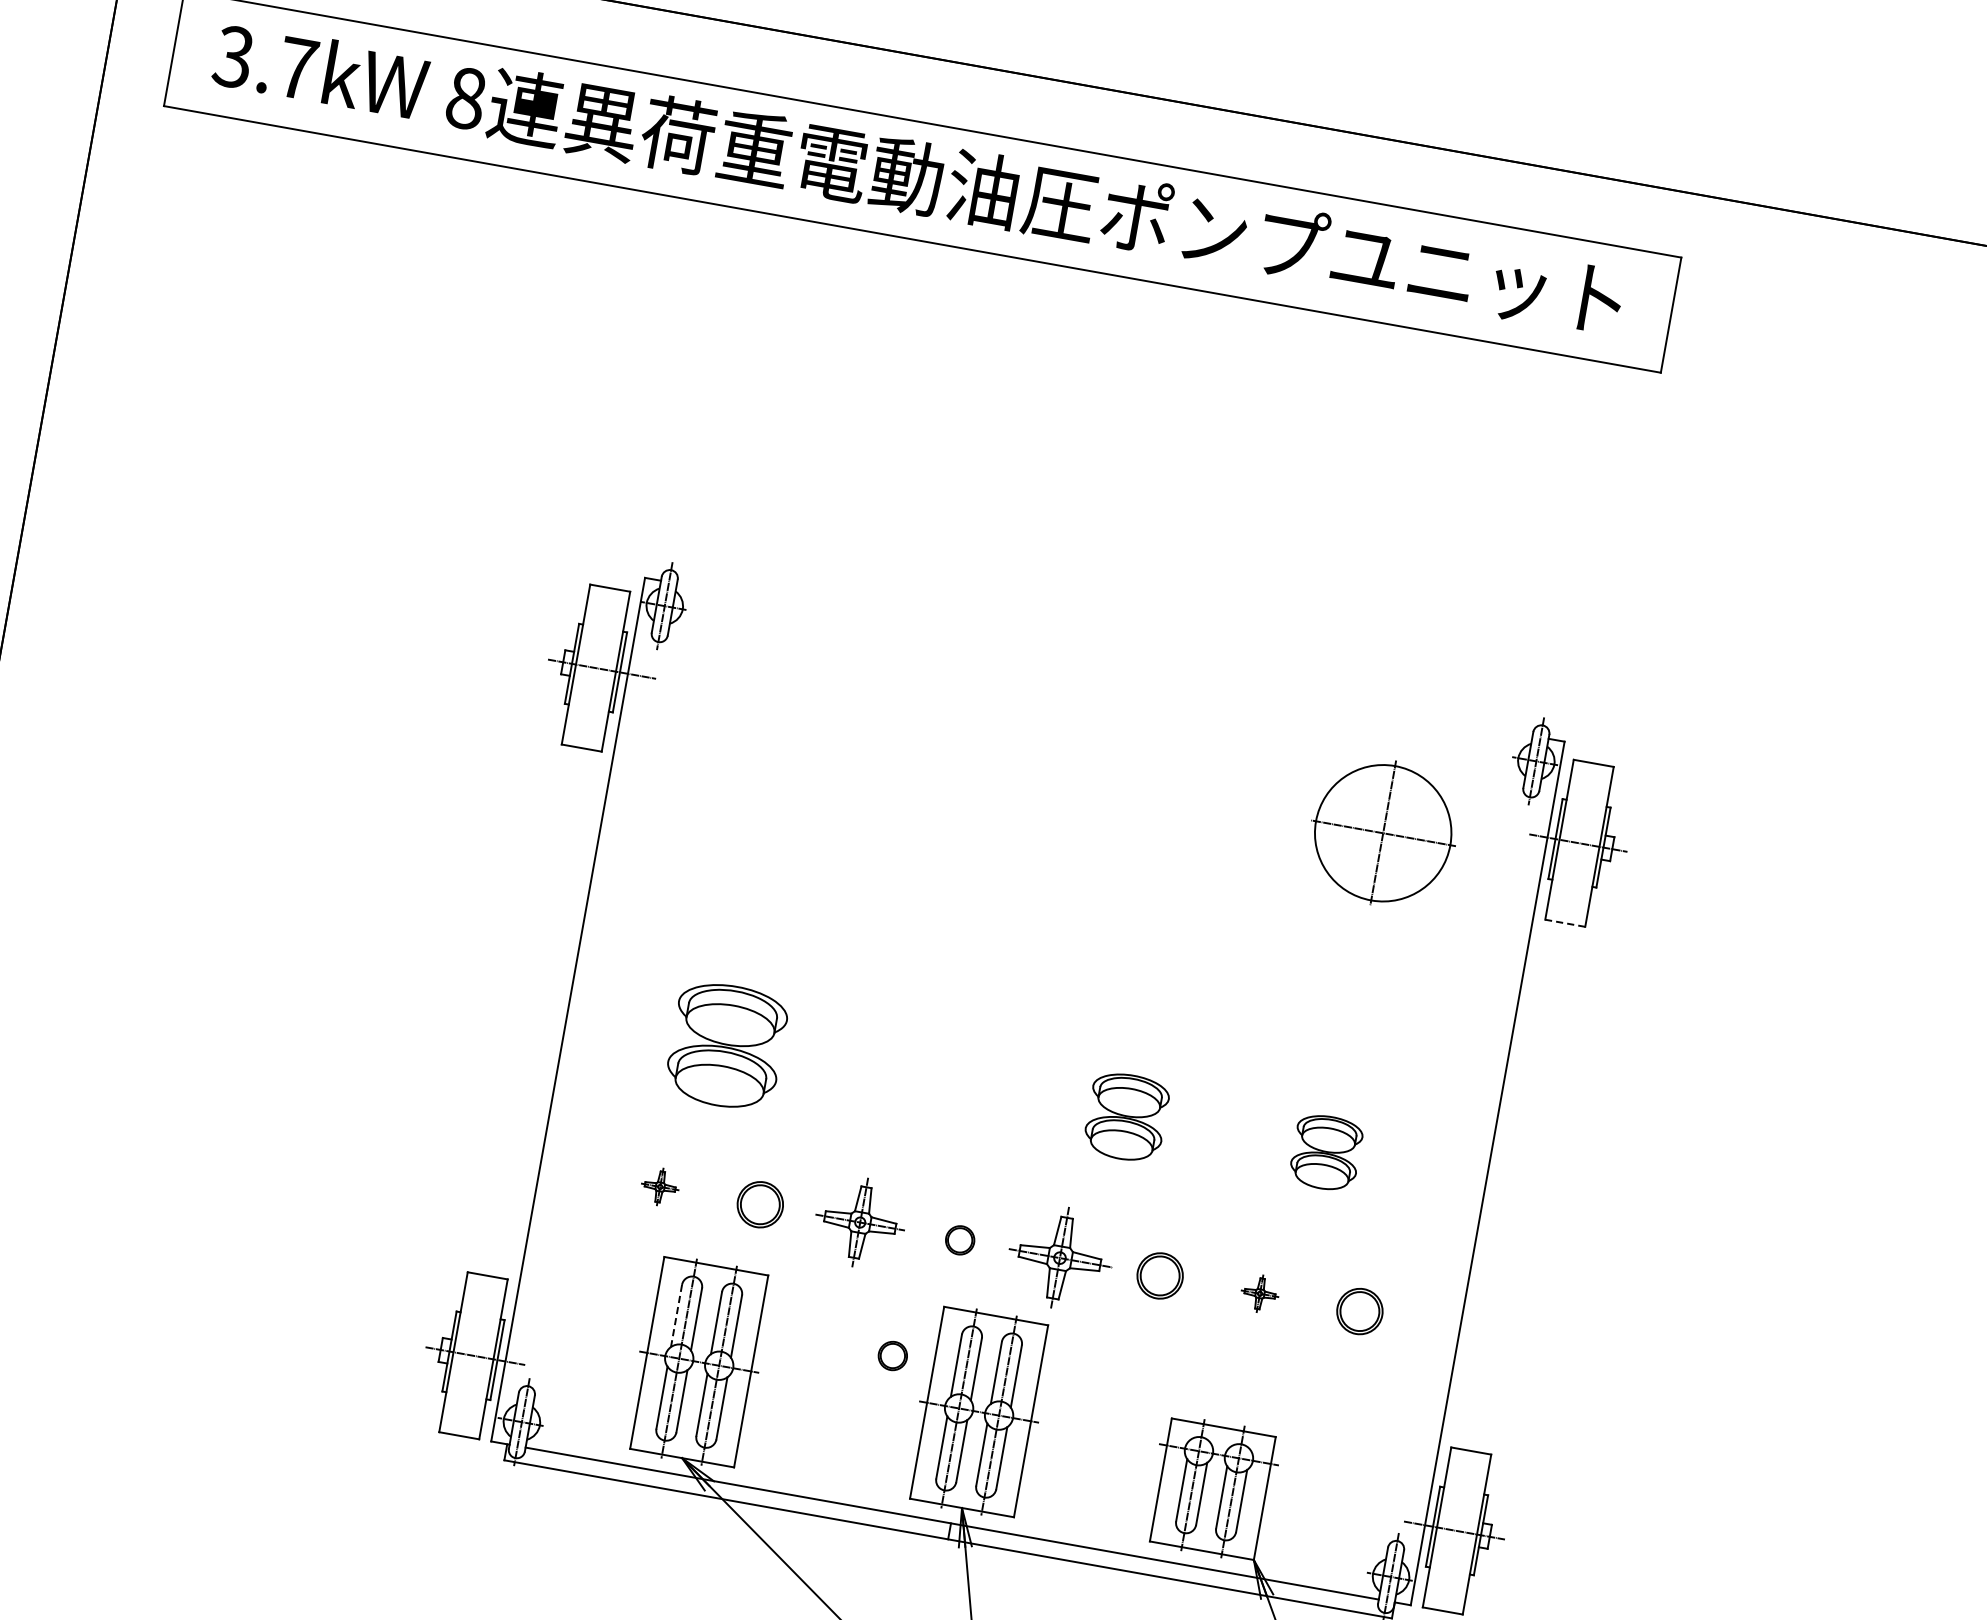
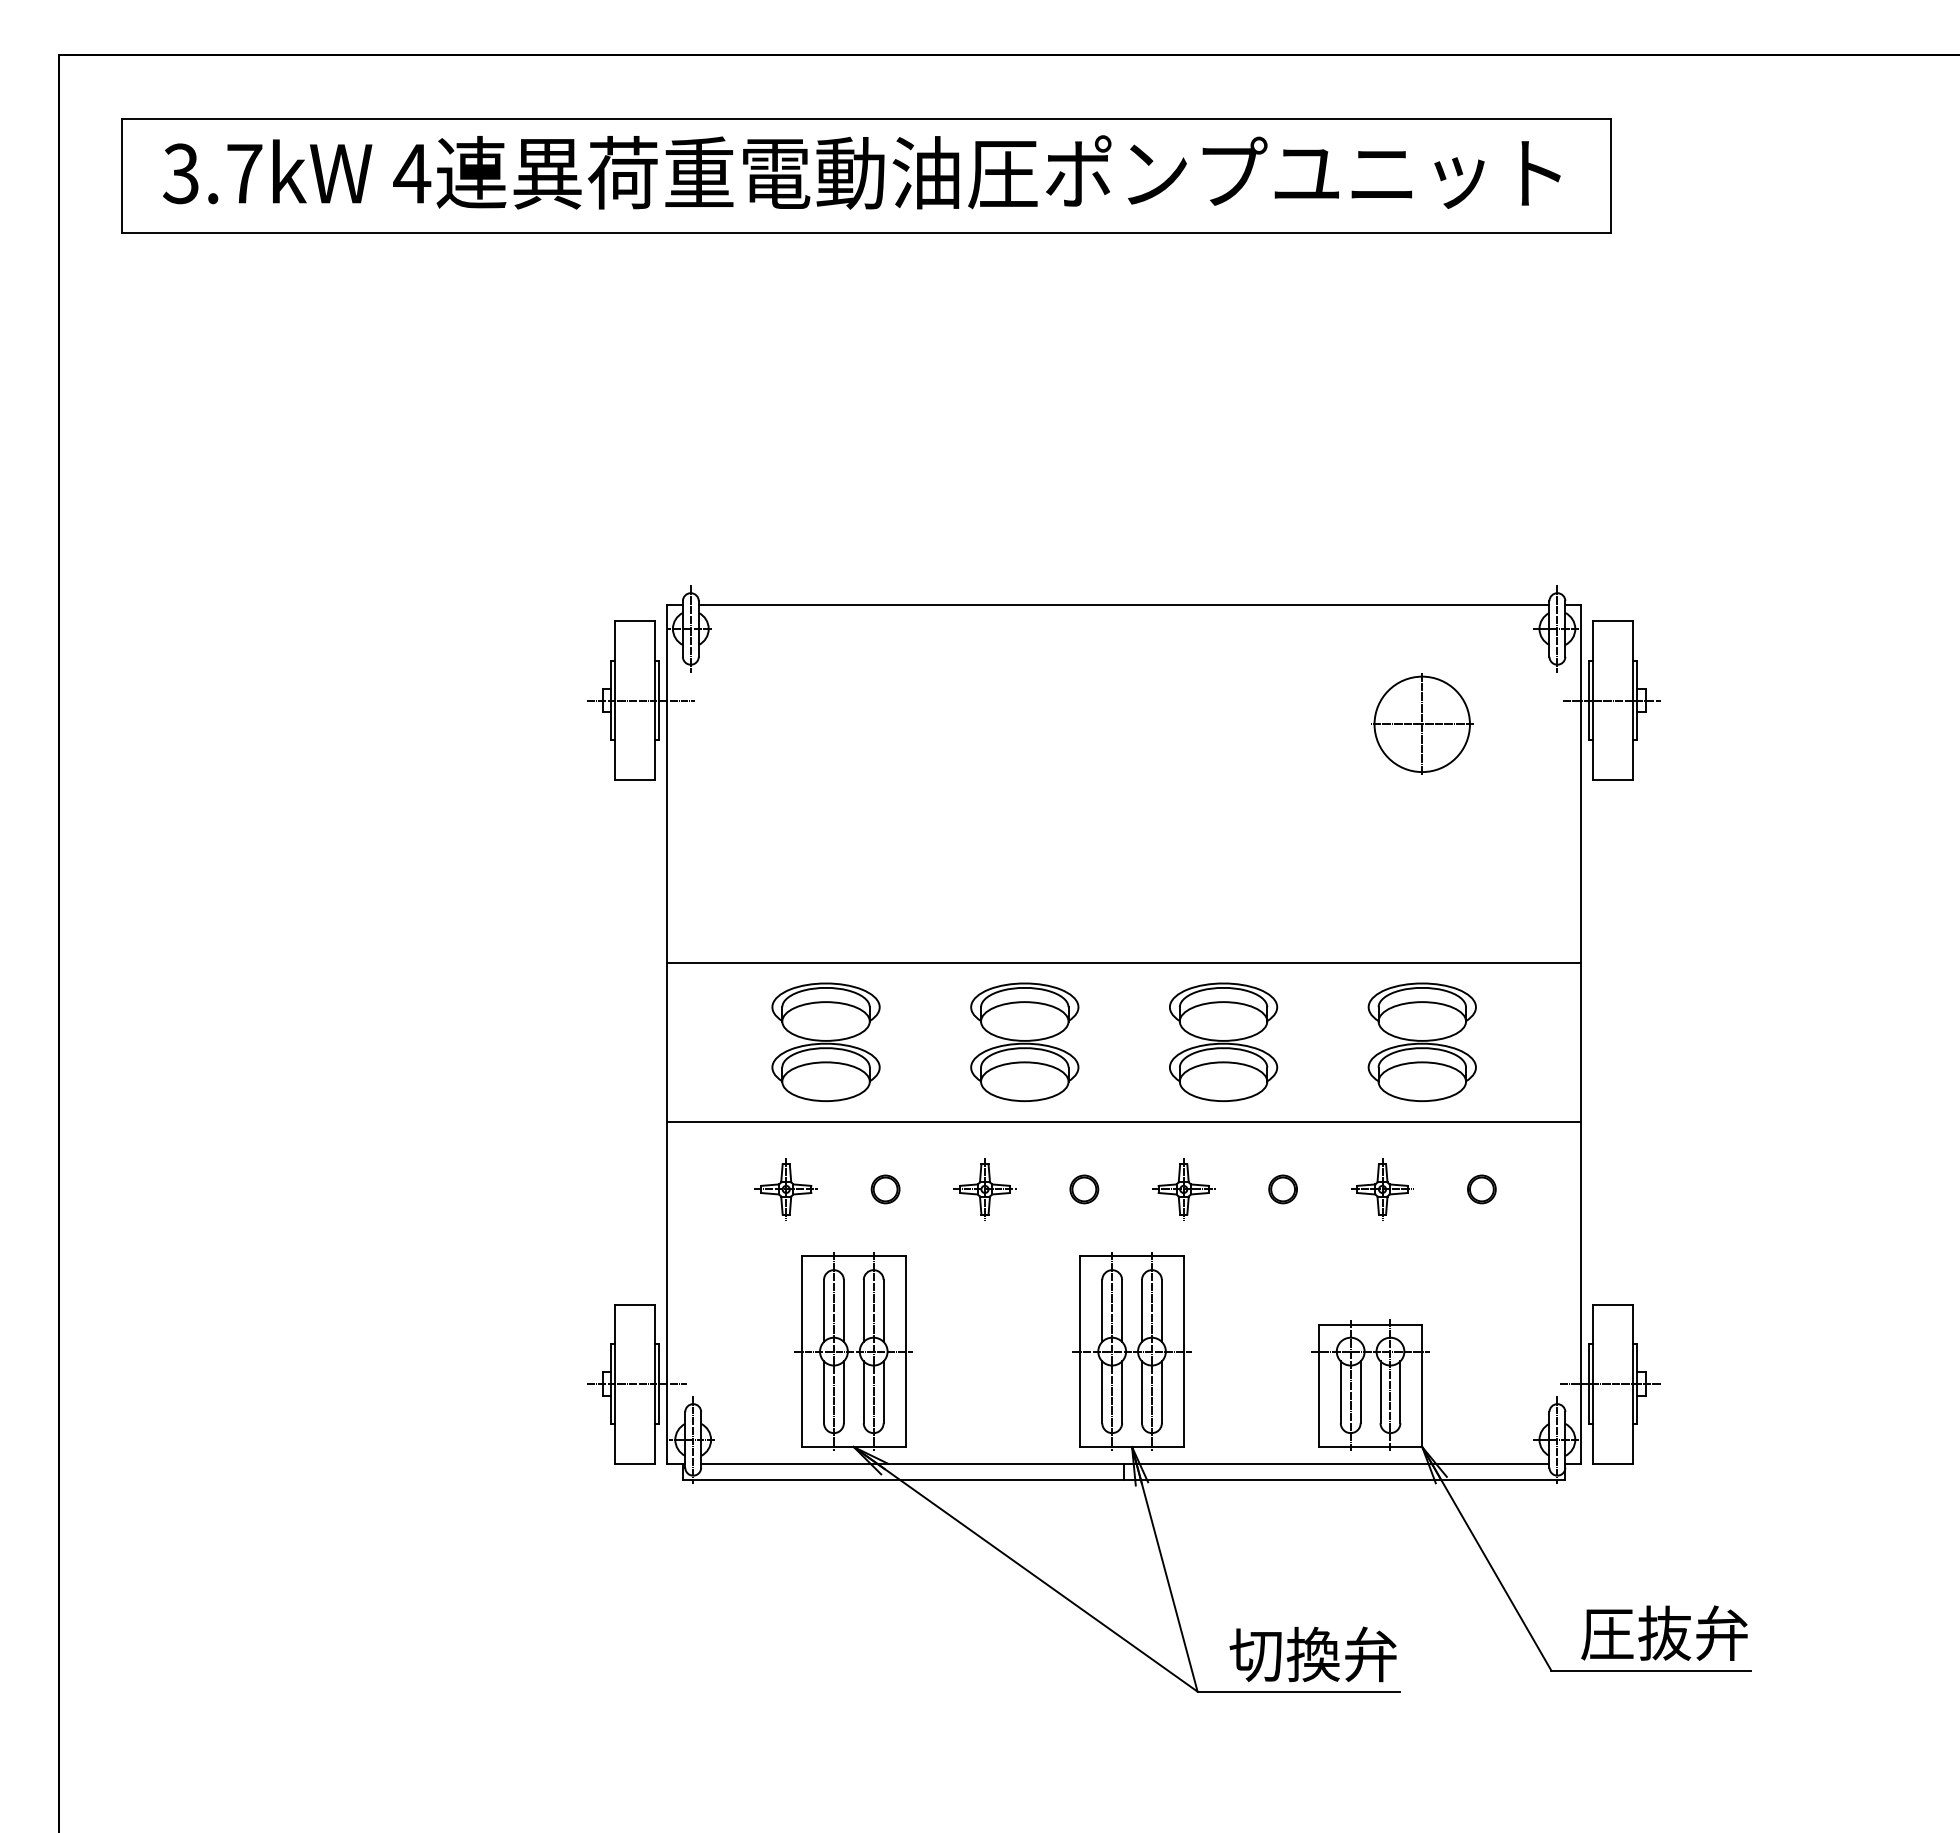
text: (466, 98) -> (412, 173), 8 -> 4
line: (1104, 660) -> (1123, 605), added
part: (1383, 832) -> (1422, 723), size x0.71
line: (1565, 923) -> (1613, 780), dashed -> solid
line: (1040, 1019) -> (1123, 962), added
part: (926, 1080) -> (1024, 1041), added
part: (1126, 1116) -> (1223, 1041), size x1.43
part: (1325, 1151) -> (1421, 1041), size x1.67
line: (1011, 1179) -> (1123, 1121), added
part: (659, 1186) -> (785, 1189), size x1.67
part: (760, 1204) -> (885, 1189), size x0.62
part: (859, 1222) -> (984, 1189), size x0.71
part: (1059, 1258) -> (1183, 1189), size x0.62
part: (1159, 1275) -> (1282, 1189), size x0.62
part: (1260, 1293) -> (1382, 1189), size x1.67
part: (1359, 1311) -> (1481, 1189), size x0.62
line: (676, 1316) -> (824, 1311), dashed -> solid
part: (892, 1356) -> (1039, 1312), removed

